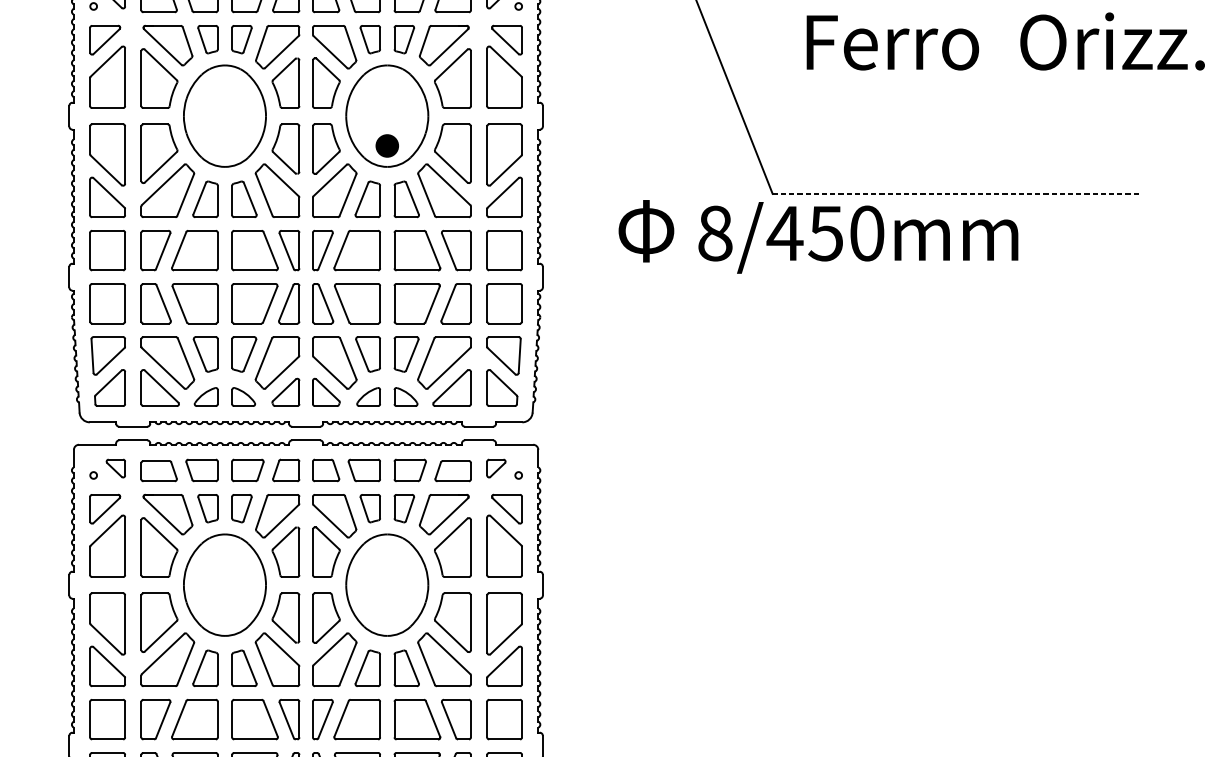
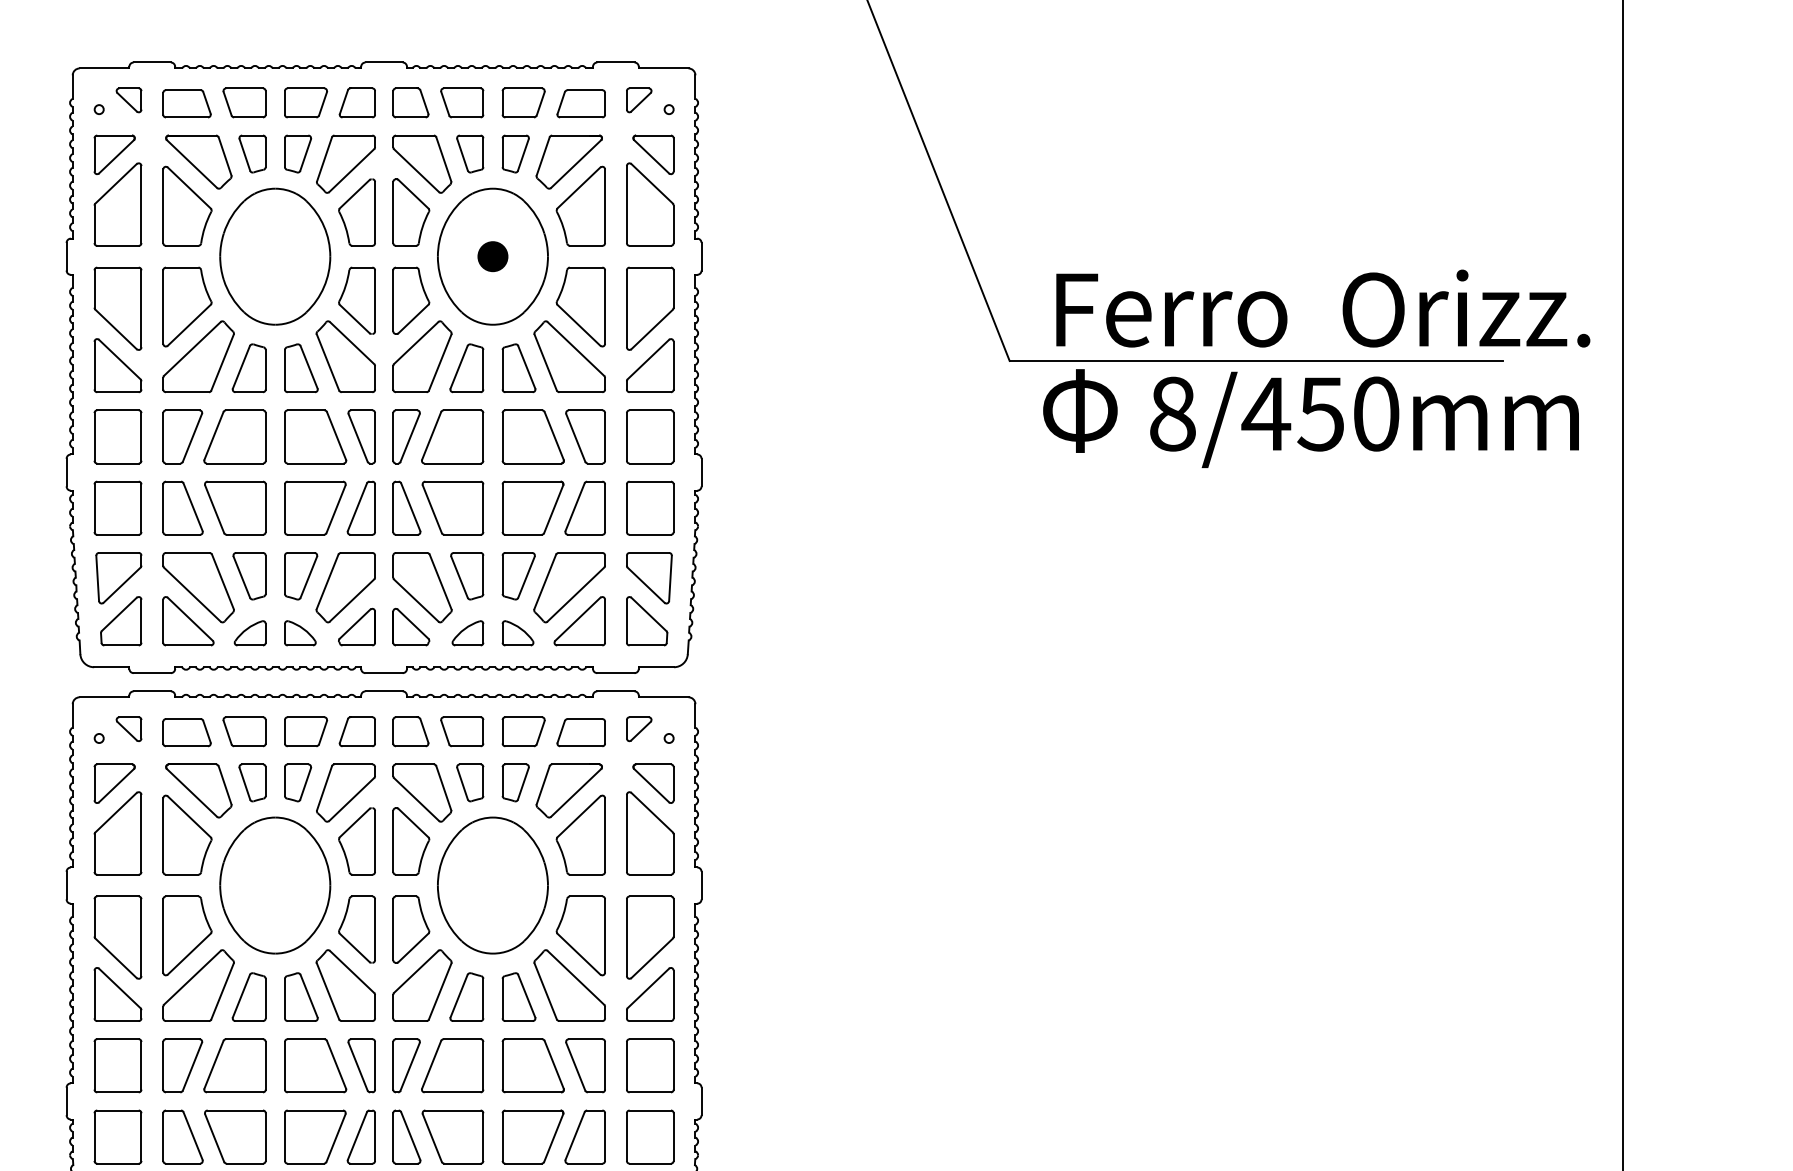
text: (1005, 41) -> (1323, 308), moved
part: (386, 145) -> (492, 256), moved
line: (956, 193) -> (1256, 360), dashed -> solid
text: (818, 236) -> (1310, 418), moved

